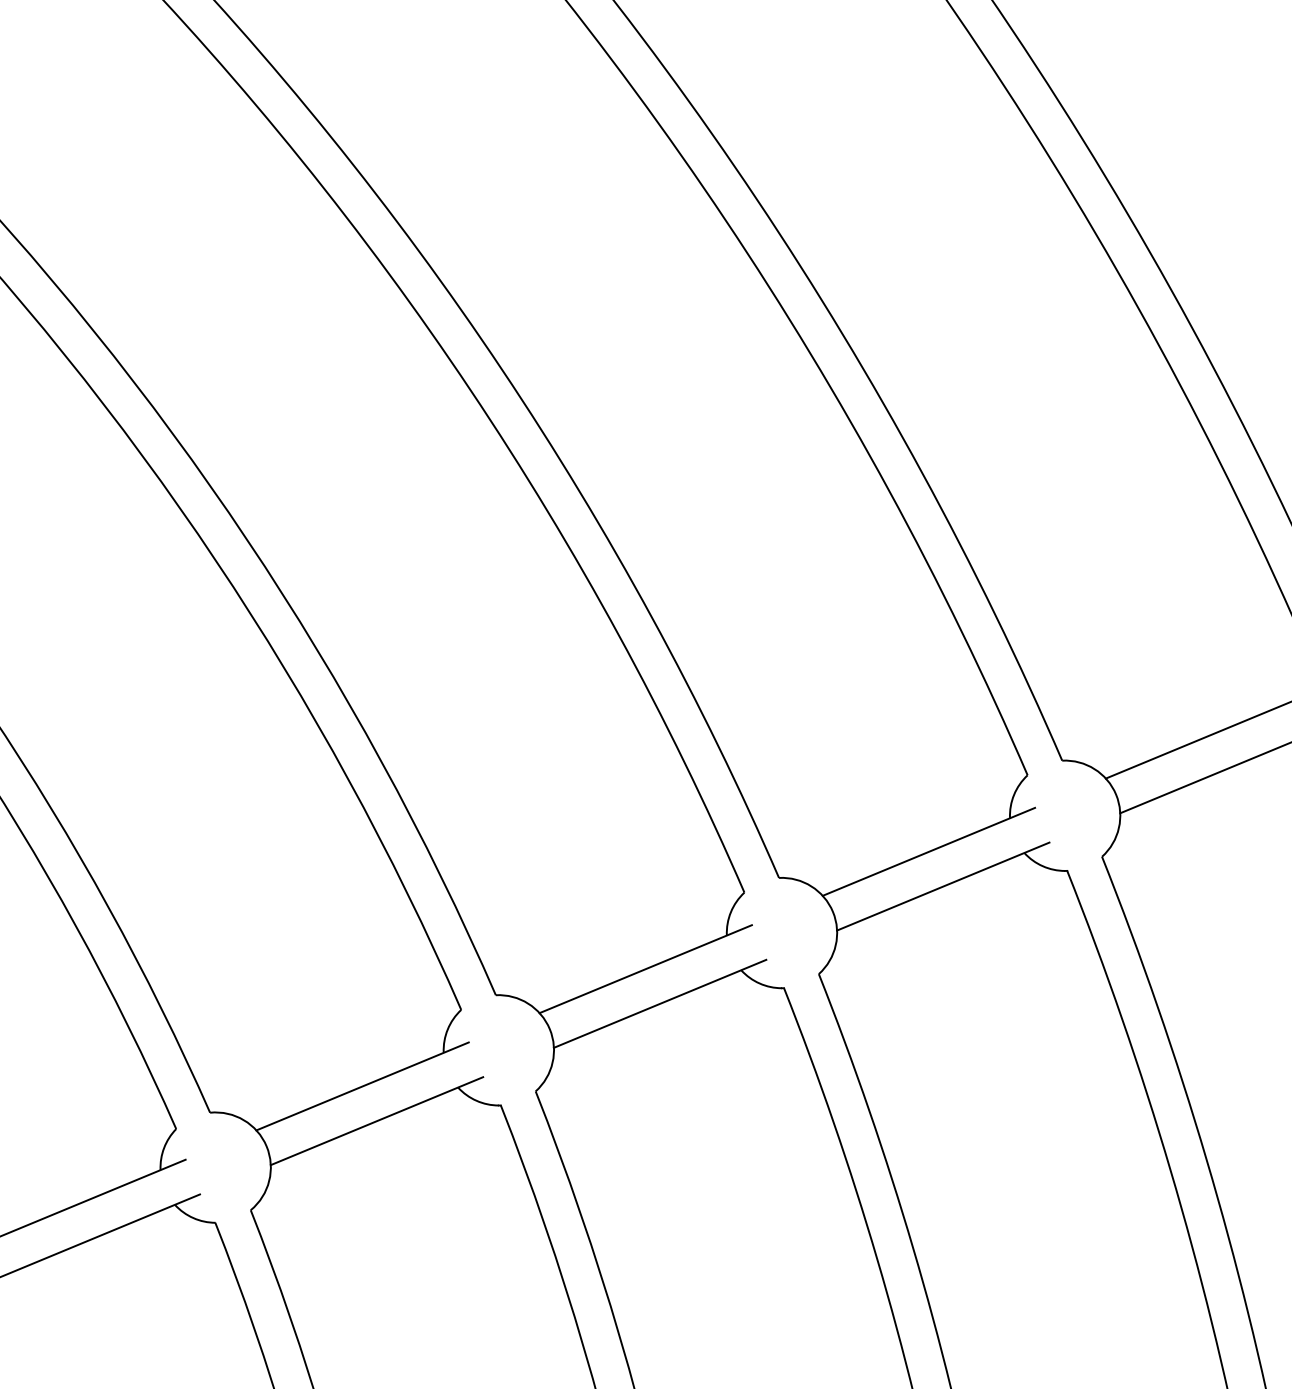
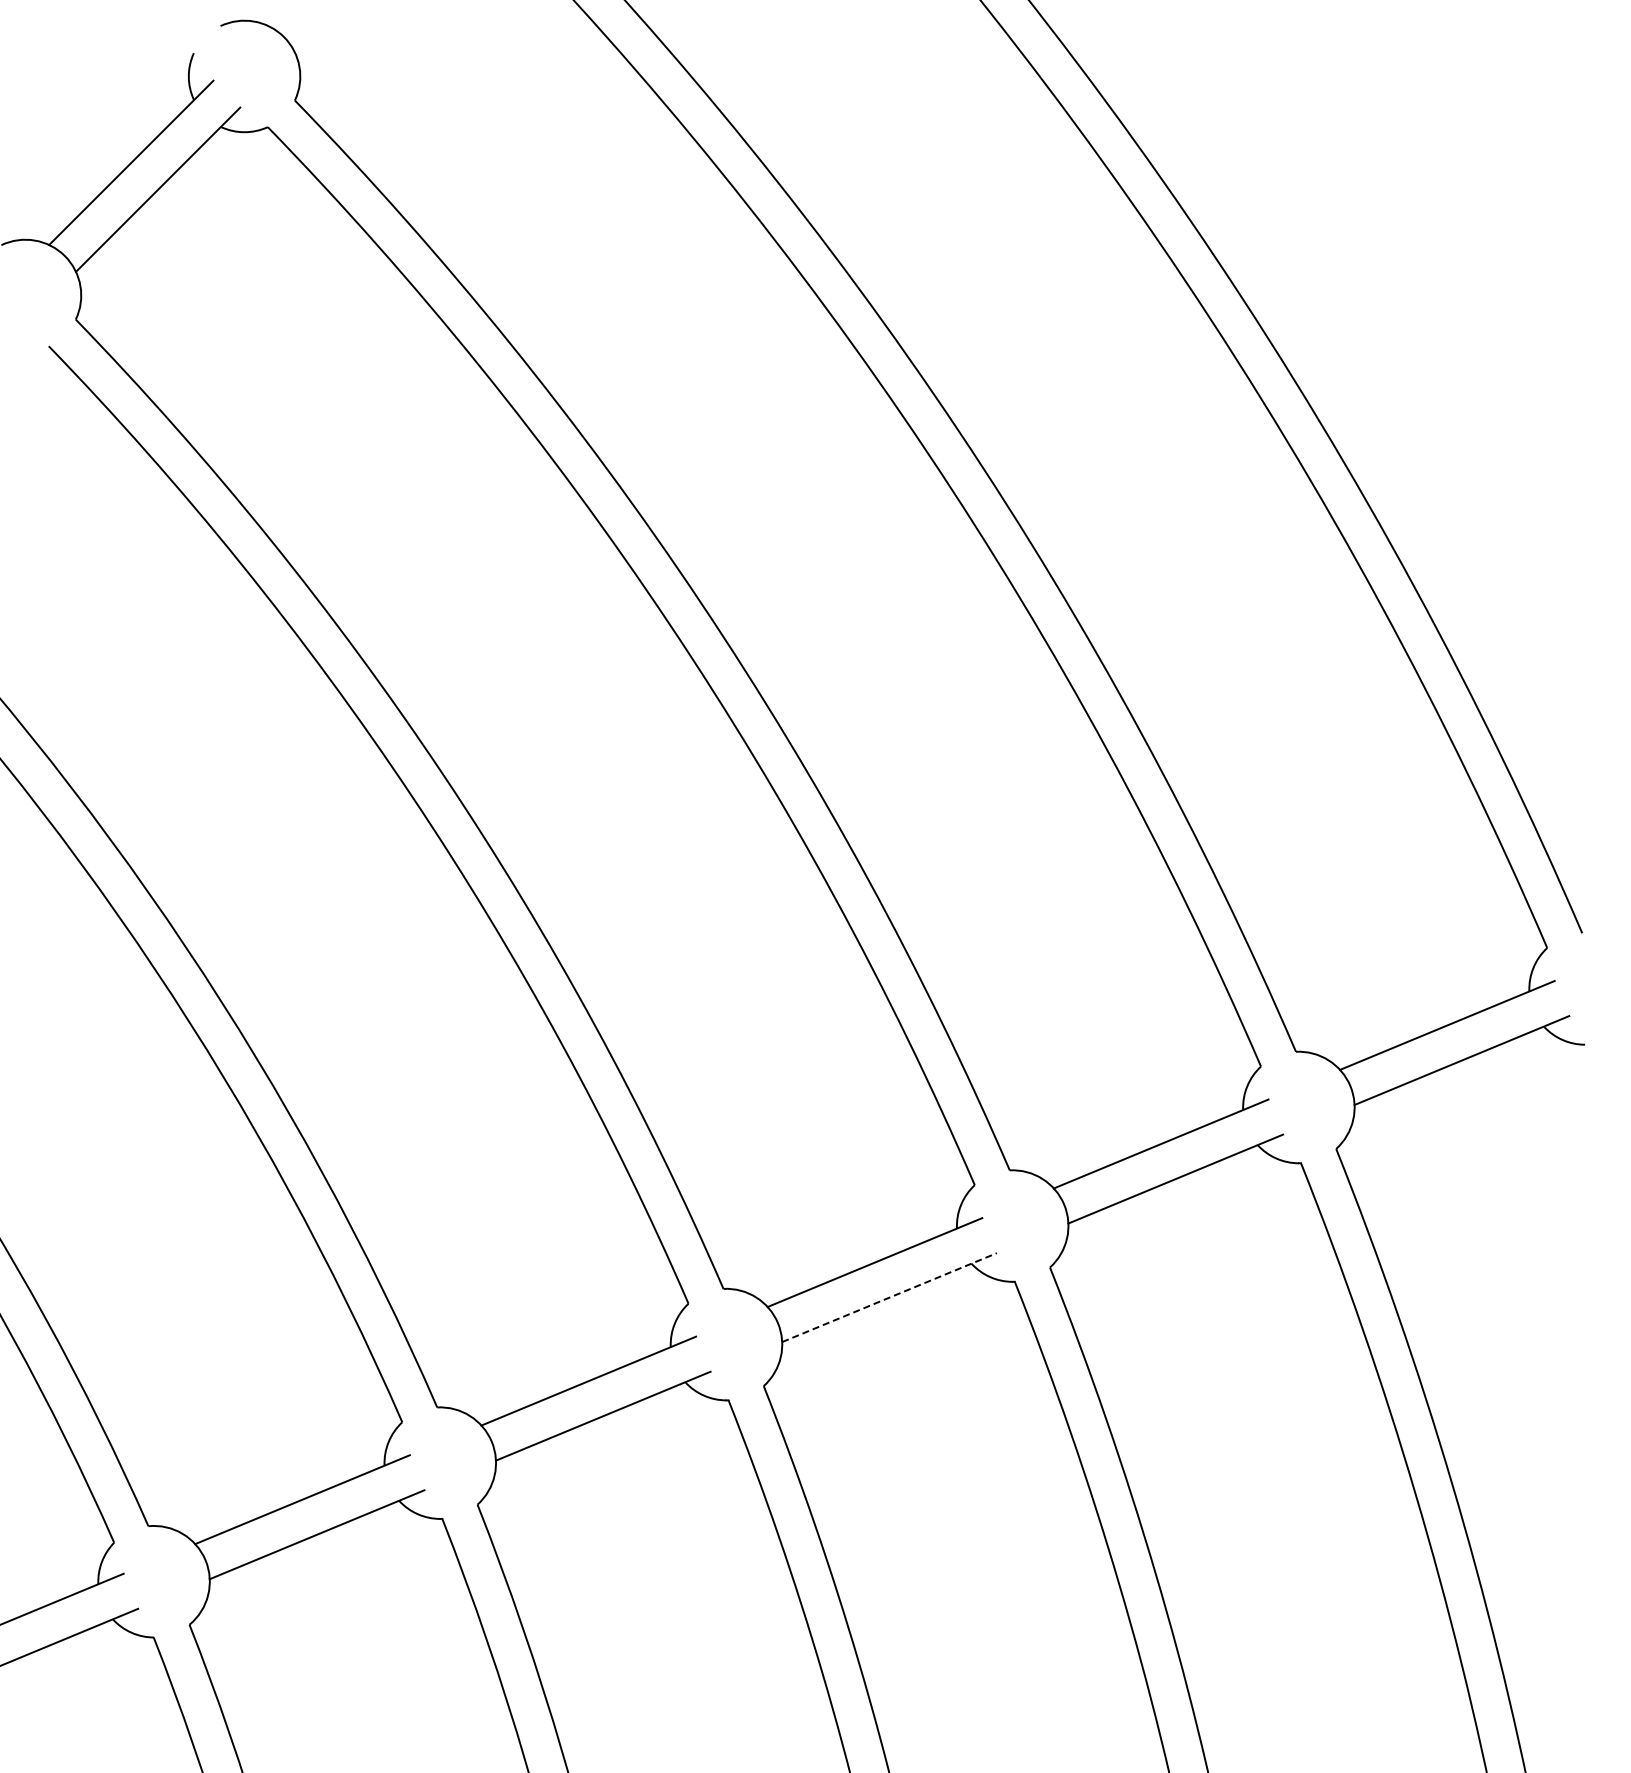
line: (943, 886) -> (889, 1297), solid -> dashed

